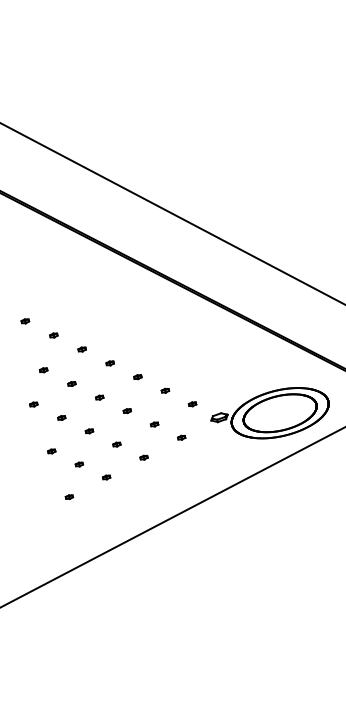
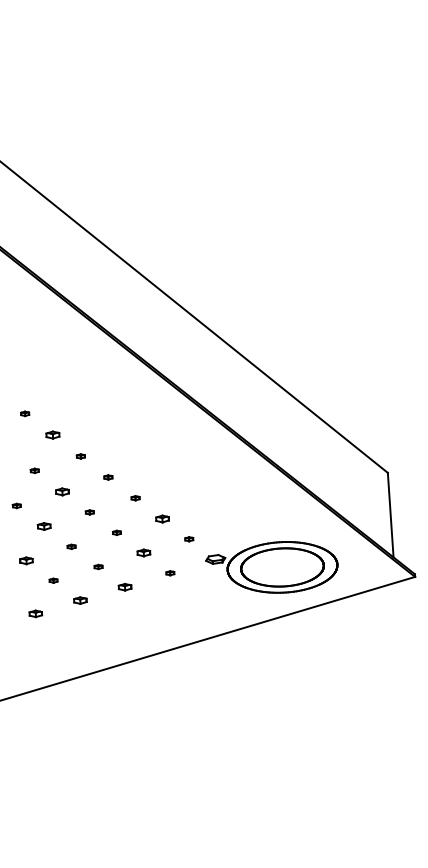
part: (54, 335) -> (53, 435), size x1.6
part: (71, 383) -> (62, 491), size x1.6
part: (165, 390) -> (162, 518), size x1.6
part: (61, 417) -> (44, 526), size x1.6
part: (154, 424) -> (143, 553), size x1.6
part: (51, 451) -> (26, 560), size x1.6
part: (144, 457) -> (125, 586), size x1.6
part: (106, 477) -> (80, 600), size x1.6
part: (69, 497) -> (35, 614), size x1.6

